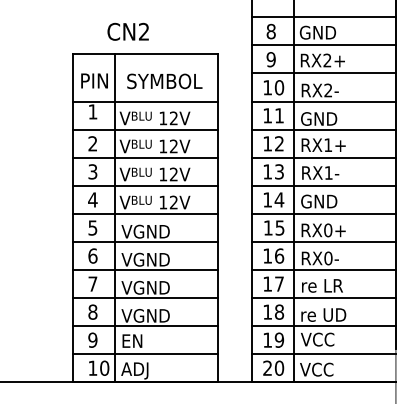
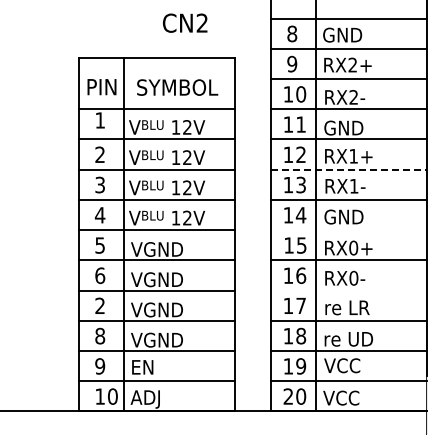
text: (128, 31) -> (185, 22), moved
line: (323, 157) -> (348, 169), solid -> dashed
line: (323, 214) -> (348, 230), removed
line: (323, 269) -> (348, 290), removed
text: (92, 283) -> (99, 305), 7 -> 2

